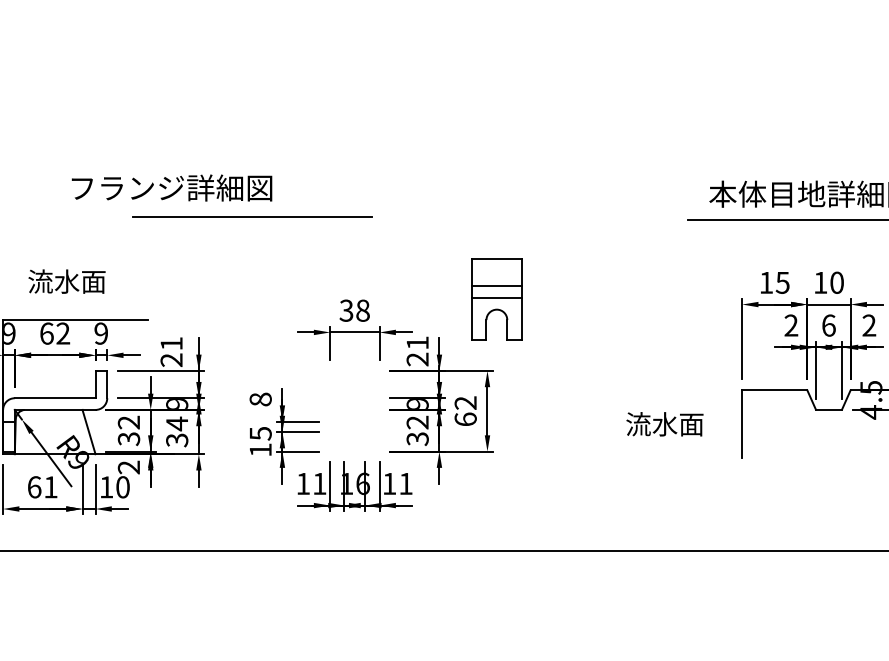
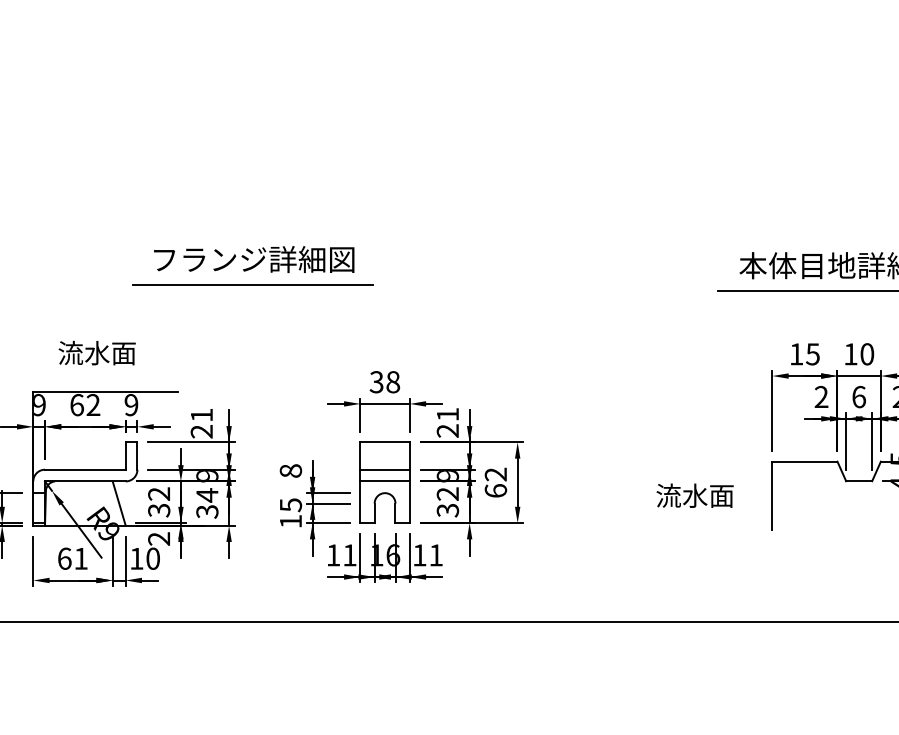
text: (172, 188) -> (254, 259), moved
line: (252, 216) -> (252, 284), moved
part: (496, 299) -> (384, 482), moved

